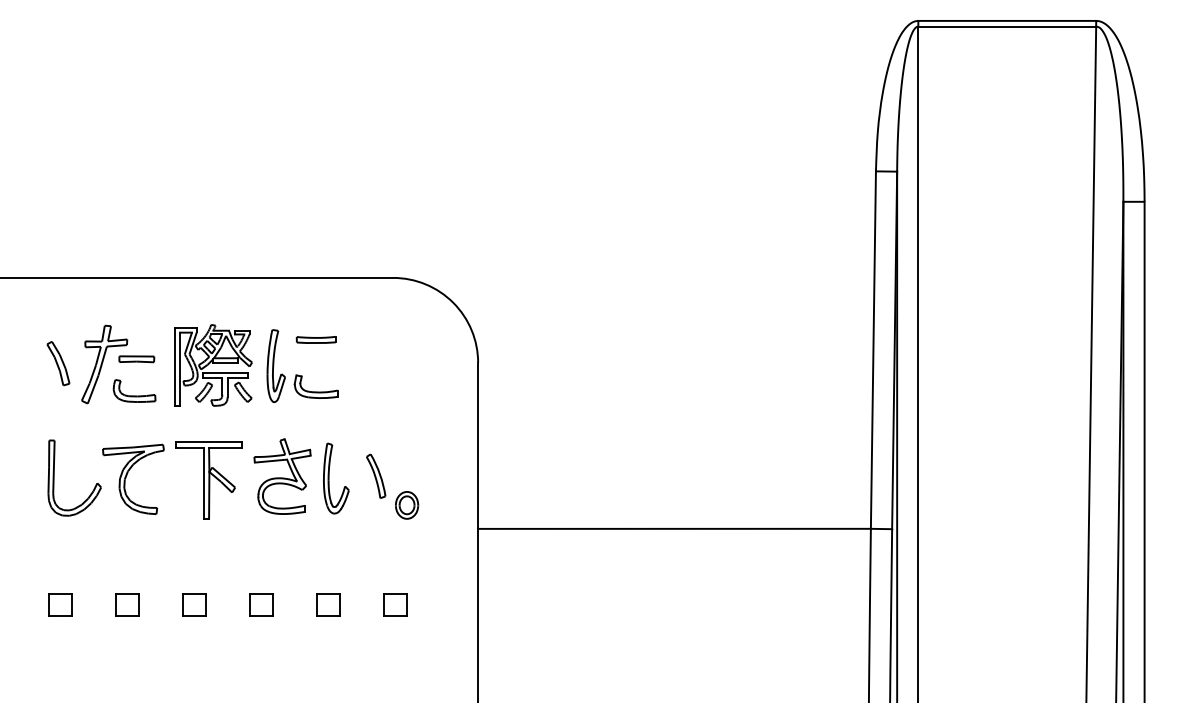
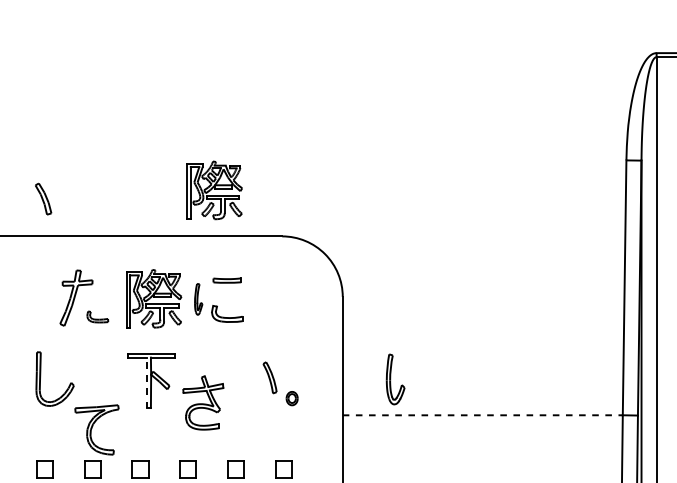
part: (298, 213) -> (214, 190), added
part: (136, 359) -> (99, 294), removed
part: (58, 363) -> (43, 199), moved
part: (275, 366) -> (198, 299), size x0.6
part: (134, 390) -> (97, 316), size x0.7
part: (127, 475) -> (92, 427), moved
part: (282, 476) -> (203, 402), moved
part: (329, 478) -> (390, 379), moved
line: (204, 482) -> (147, 382), solid -> dashed
part: (407, 505) -> (292, 398), size x0.7
line: (675, 528) -> (483, 415), solid -> dashed

